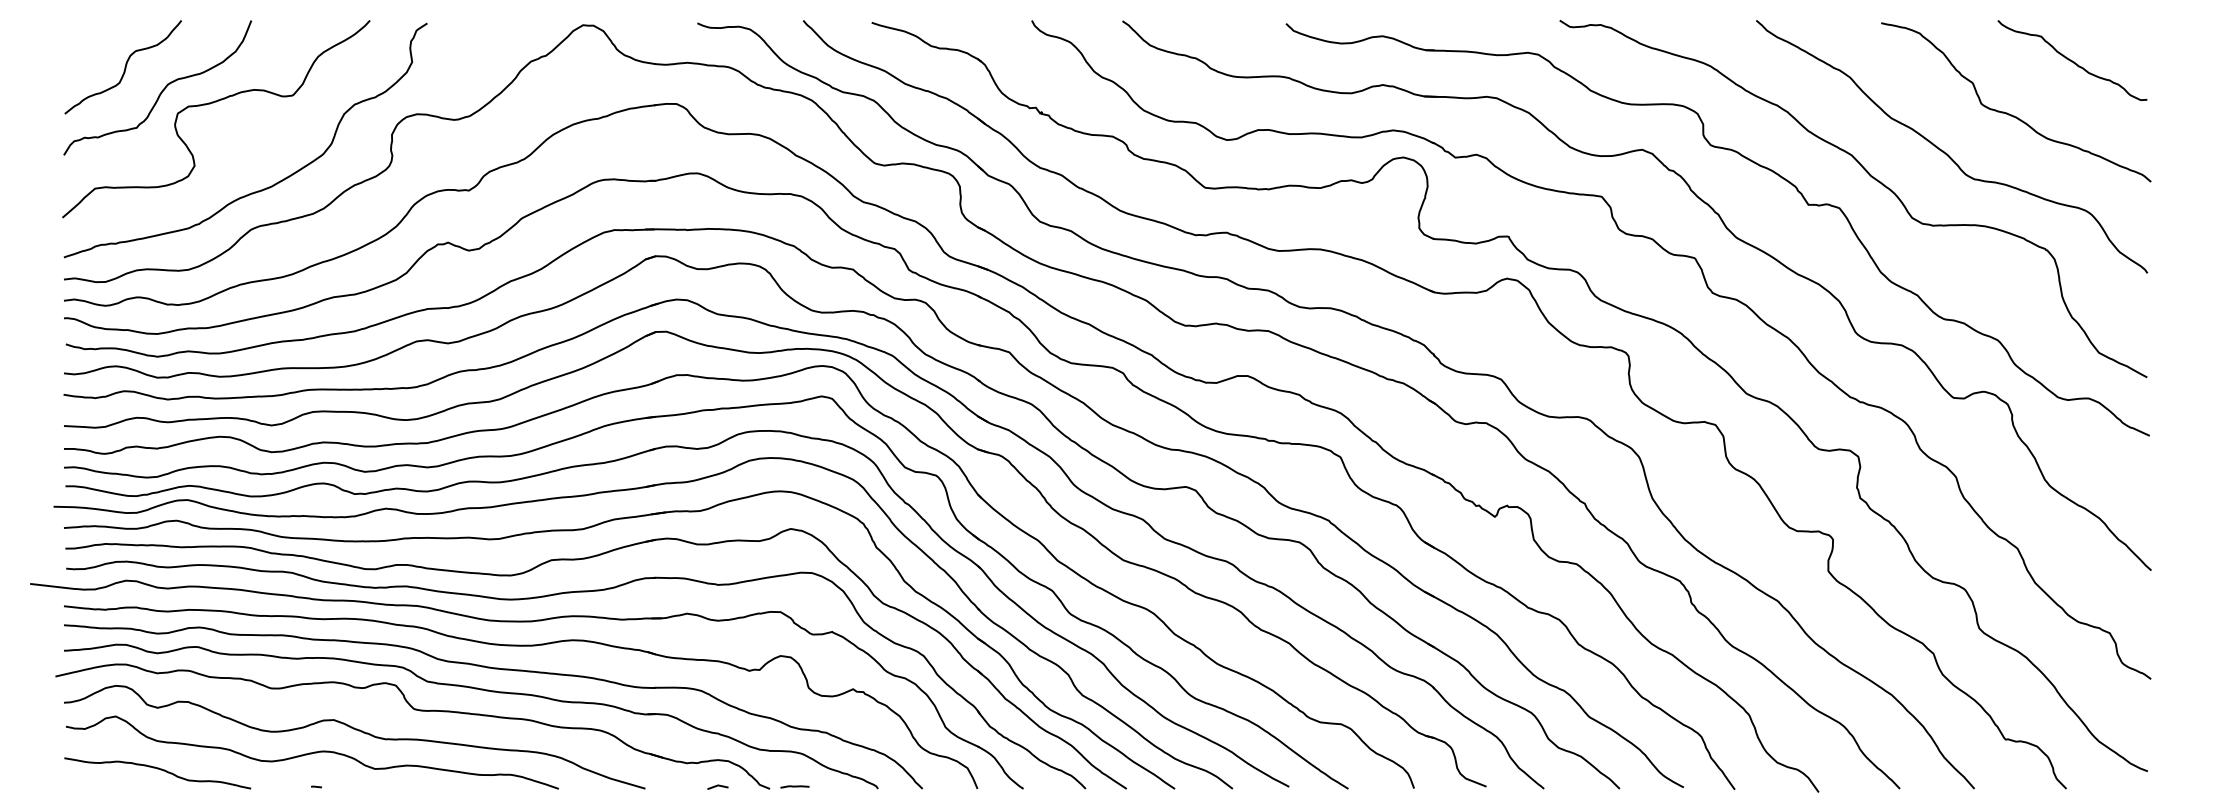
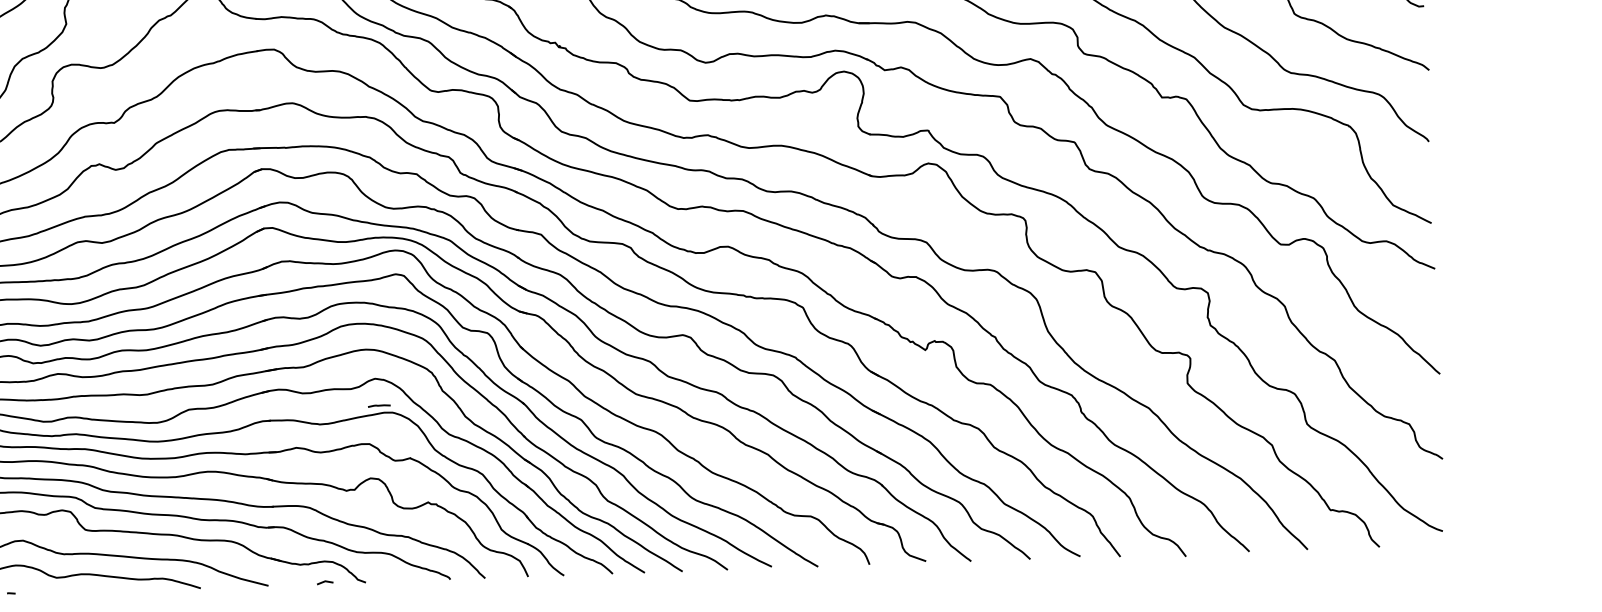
line: (794, 786) -> (378, 405), moved

